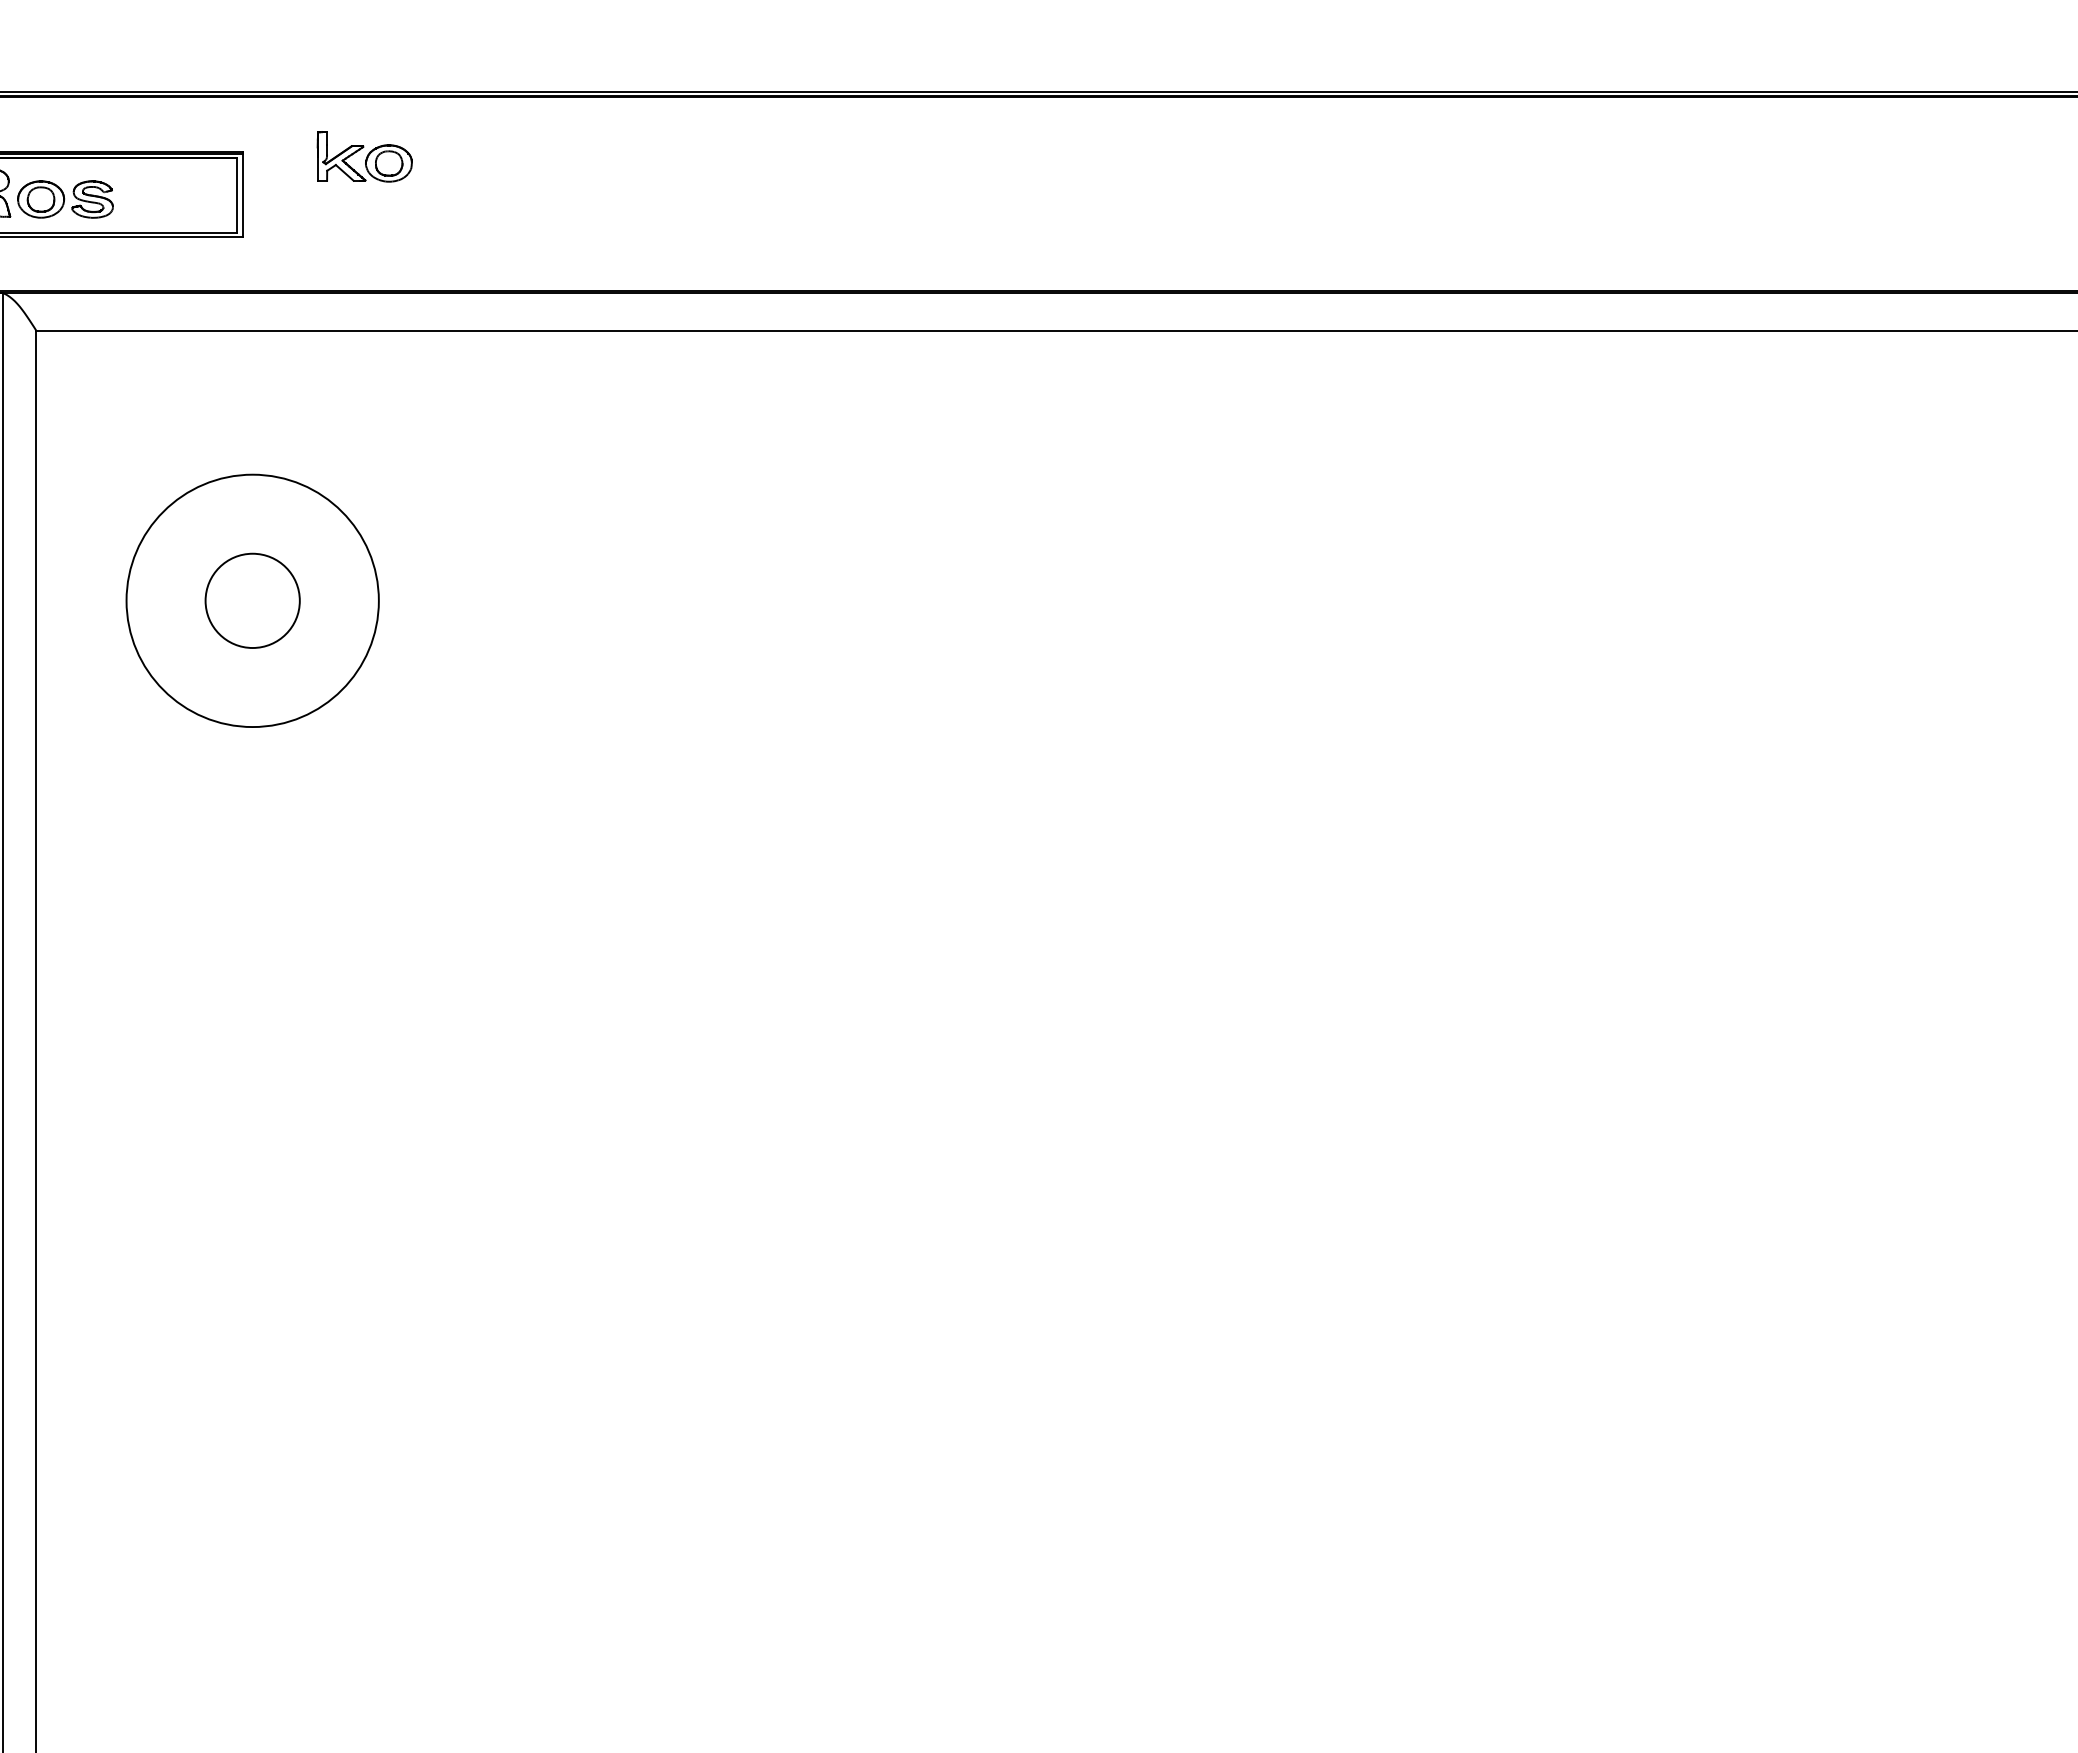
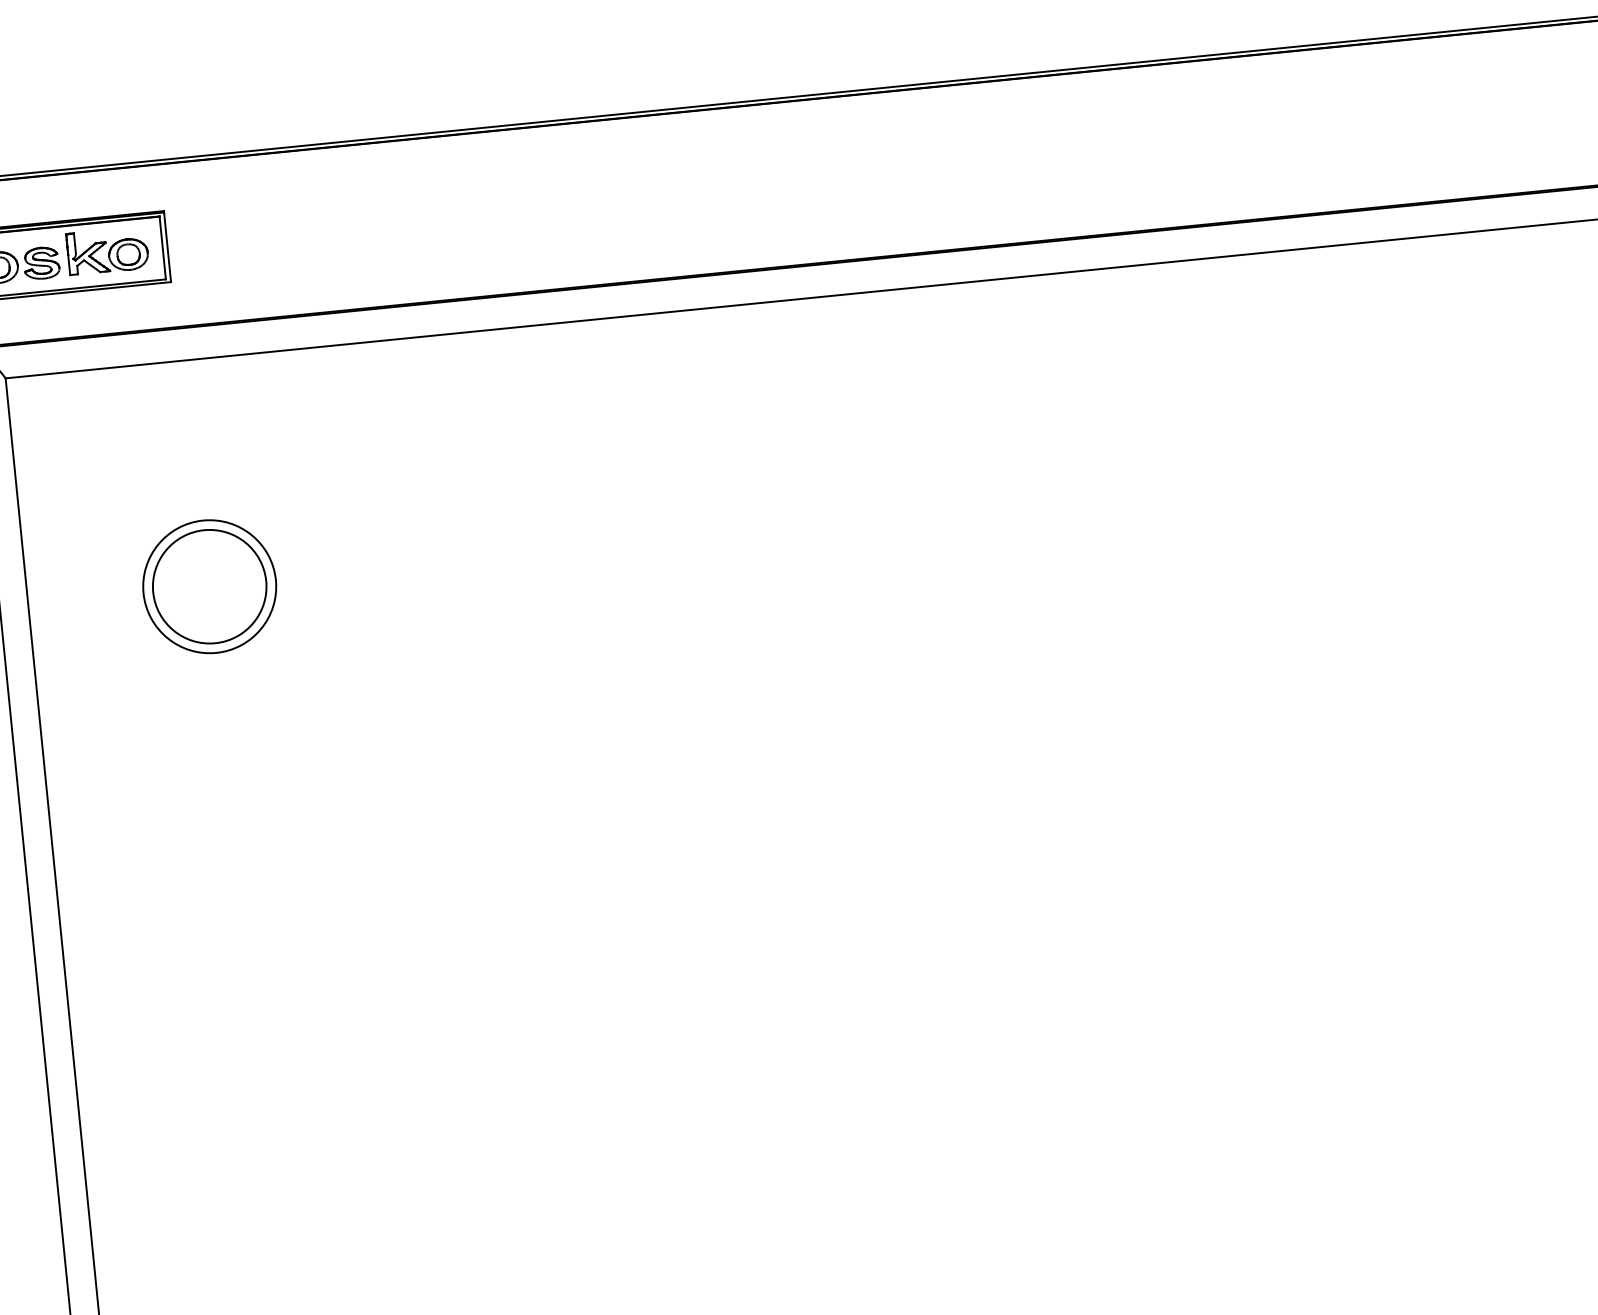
part: (364, 156) -> (107, 250), moved
circle: (252, 600) -> (209, 586), size x0.62
circle: (252, 600) -> (209, 586), size x1.43

